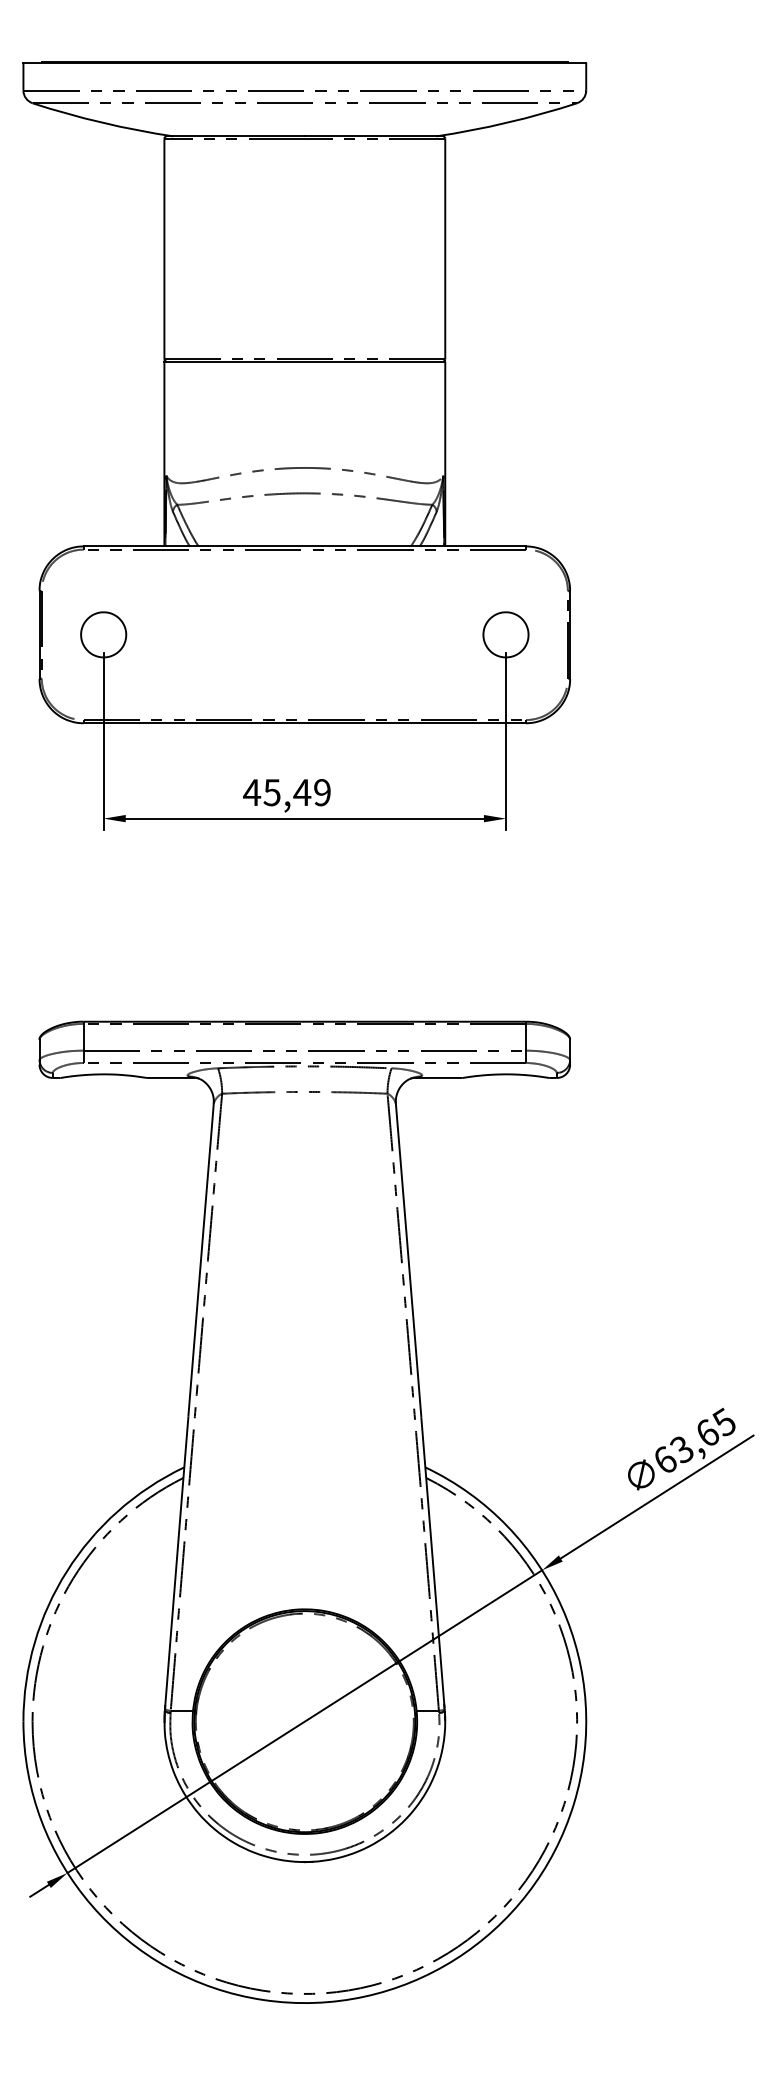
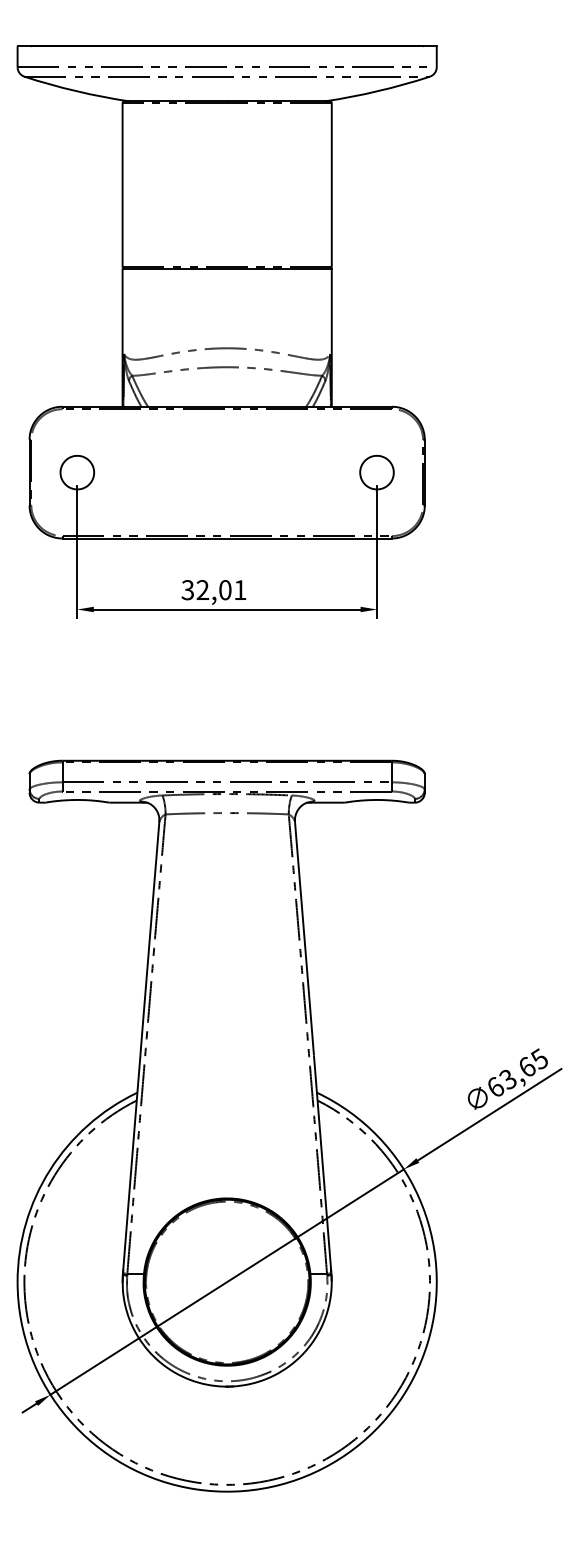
text: (286, 792) -> (213, 590), 45,49 -> 32,01

